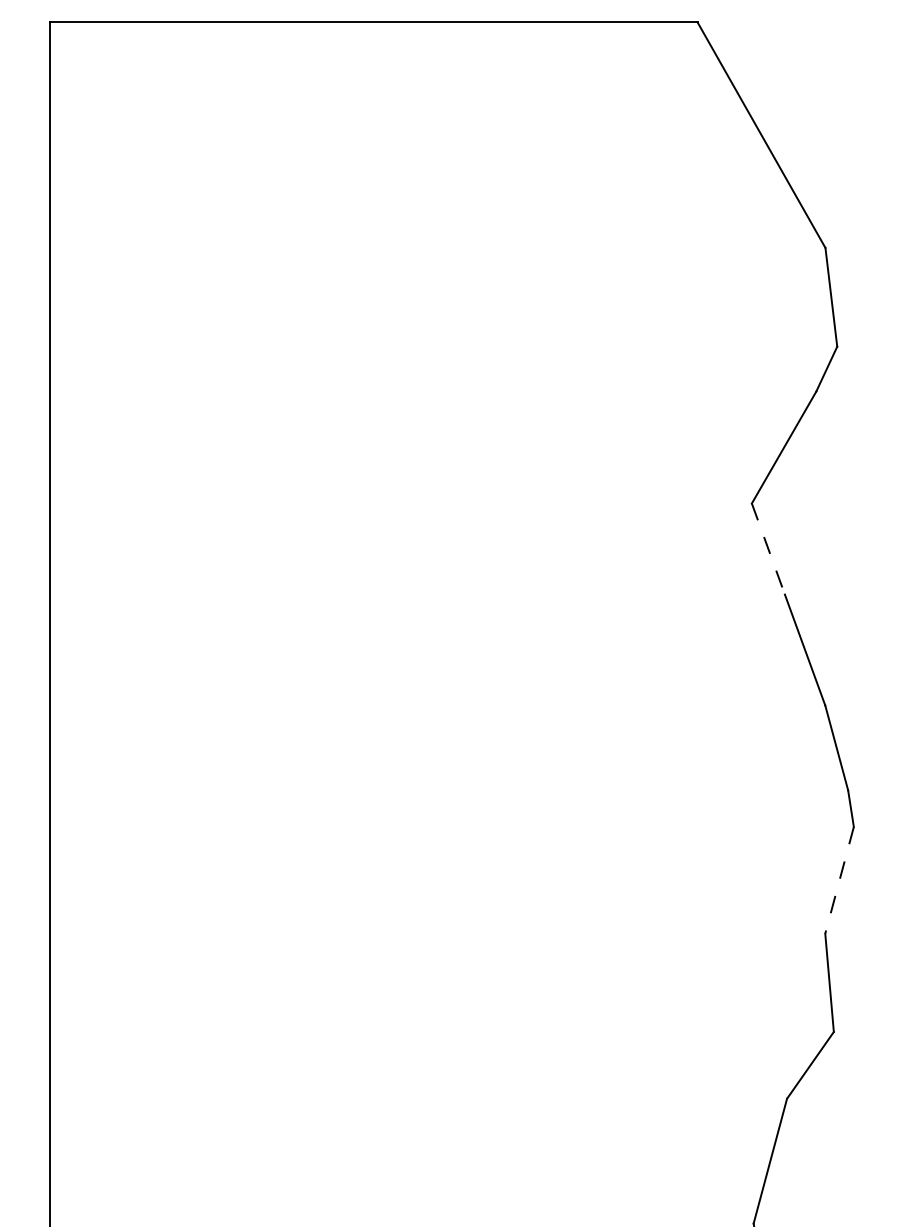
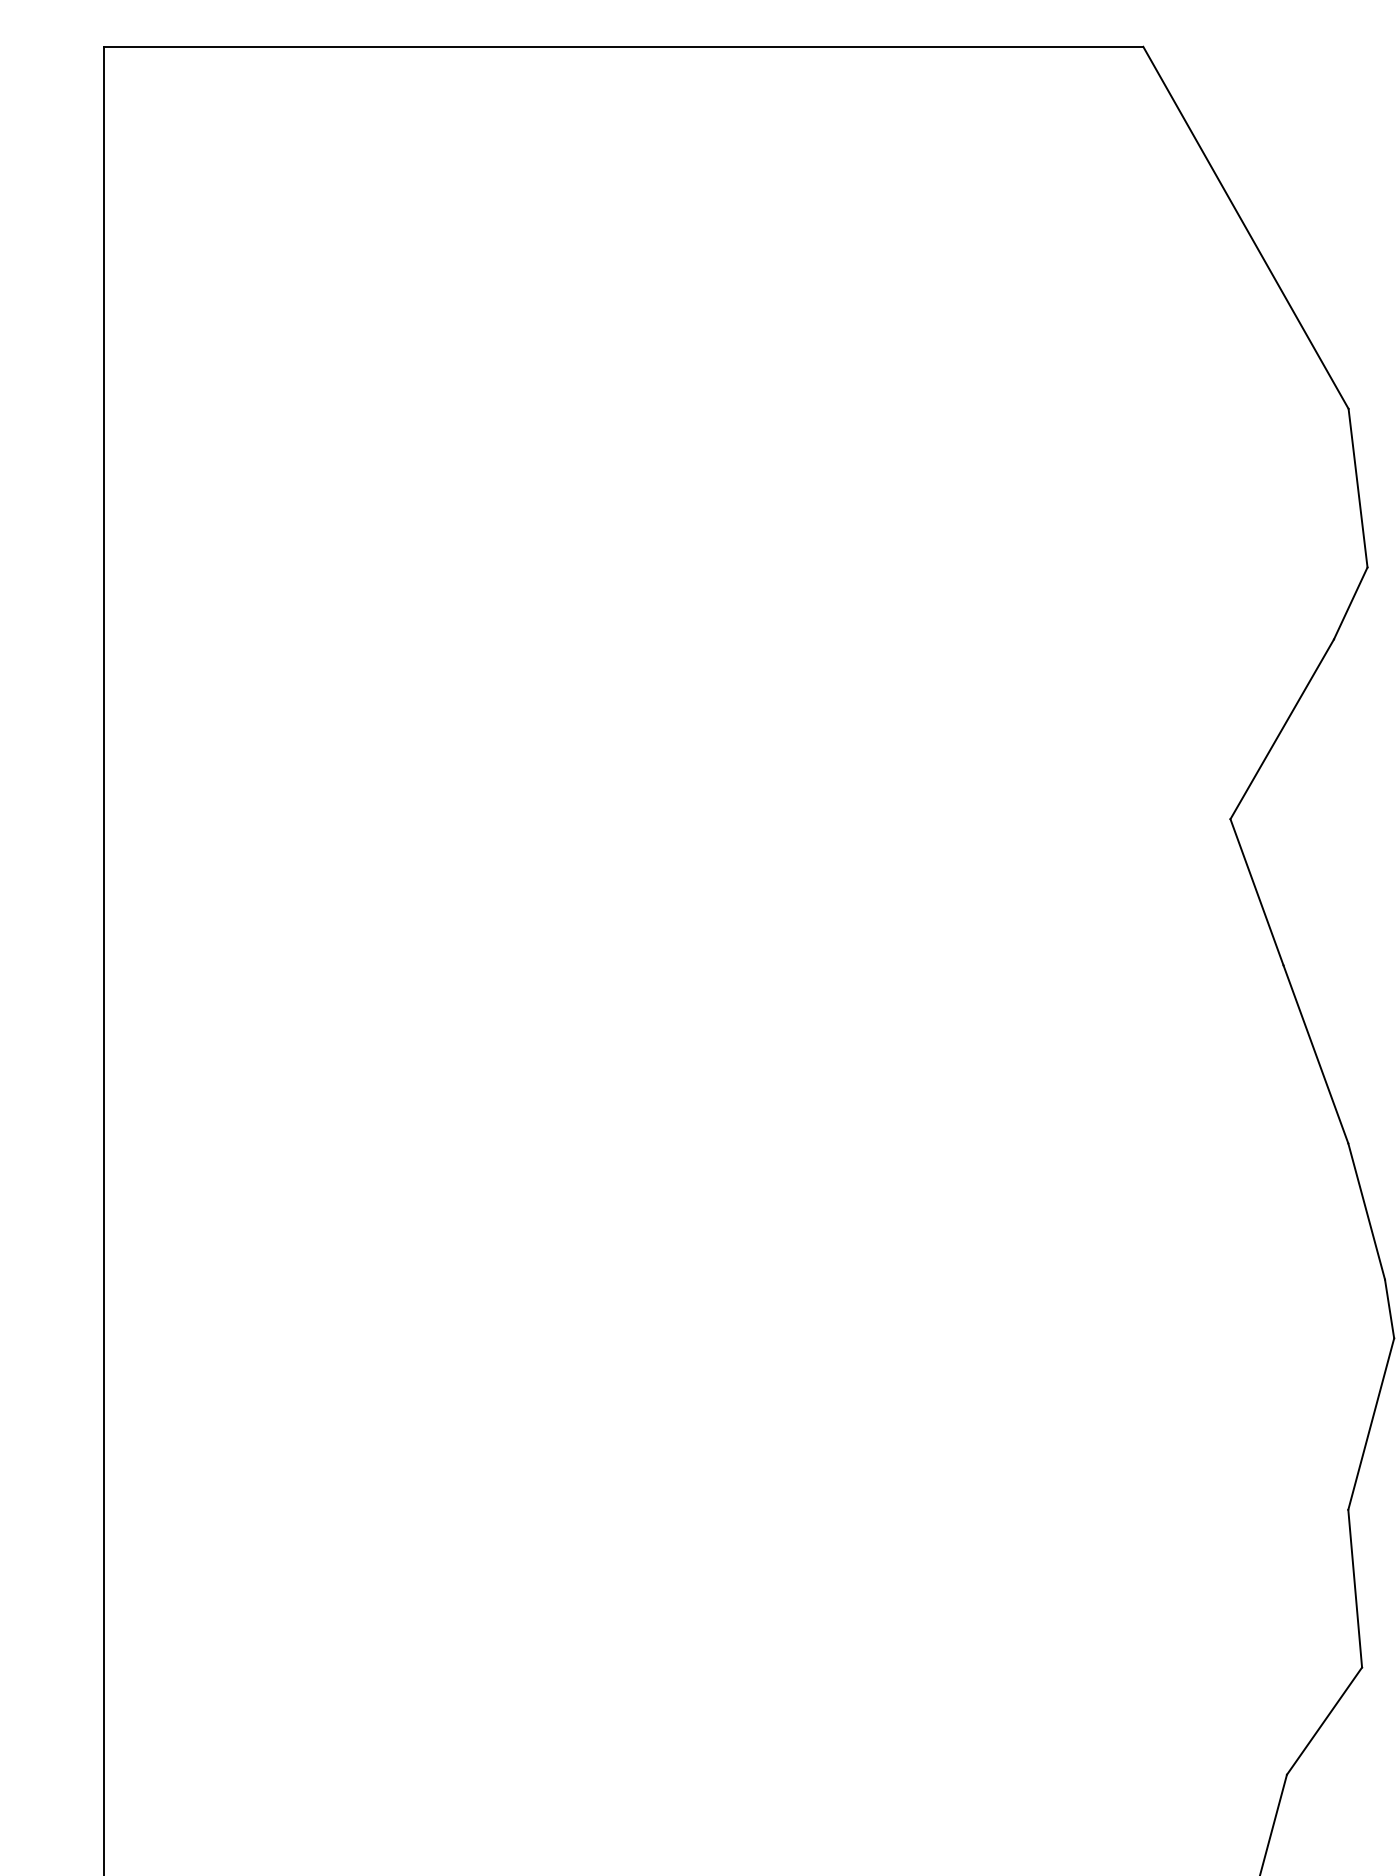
line: (768, 549) -> (1257, 893), dashed -> solid
line: (839, 880) -> (1371, 1424), dashed -> solid

